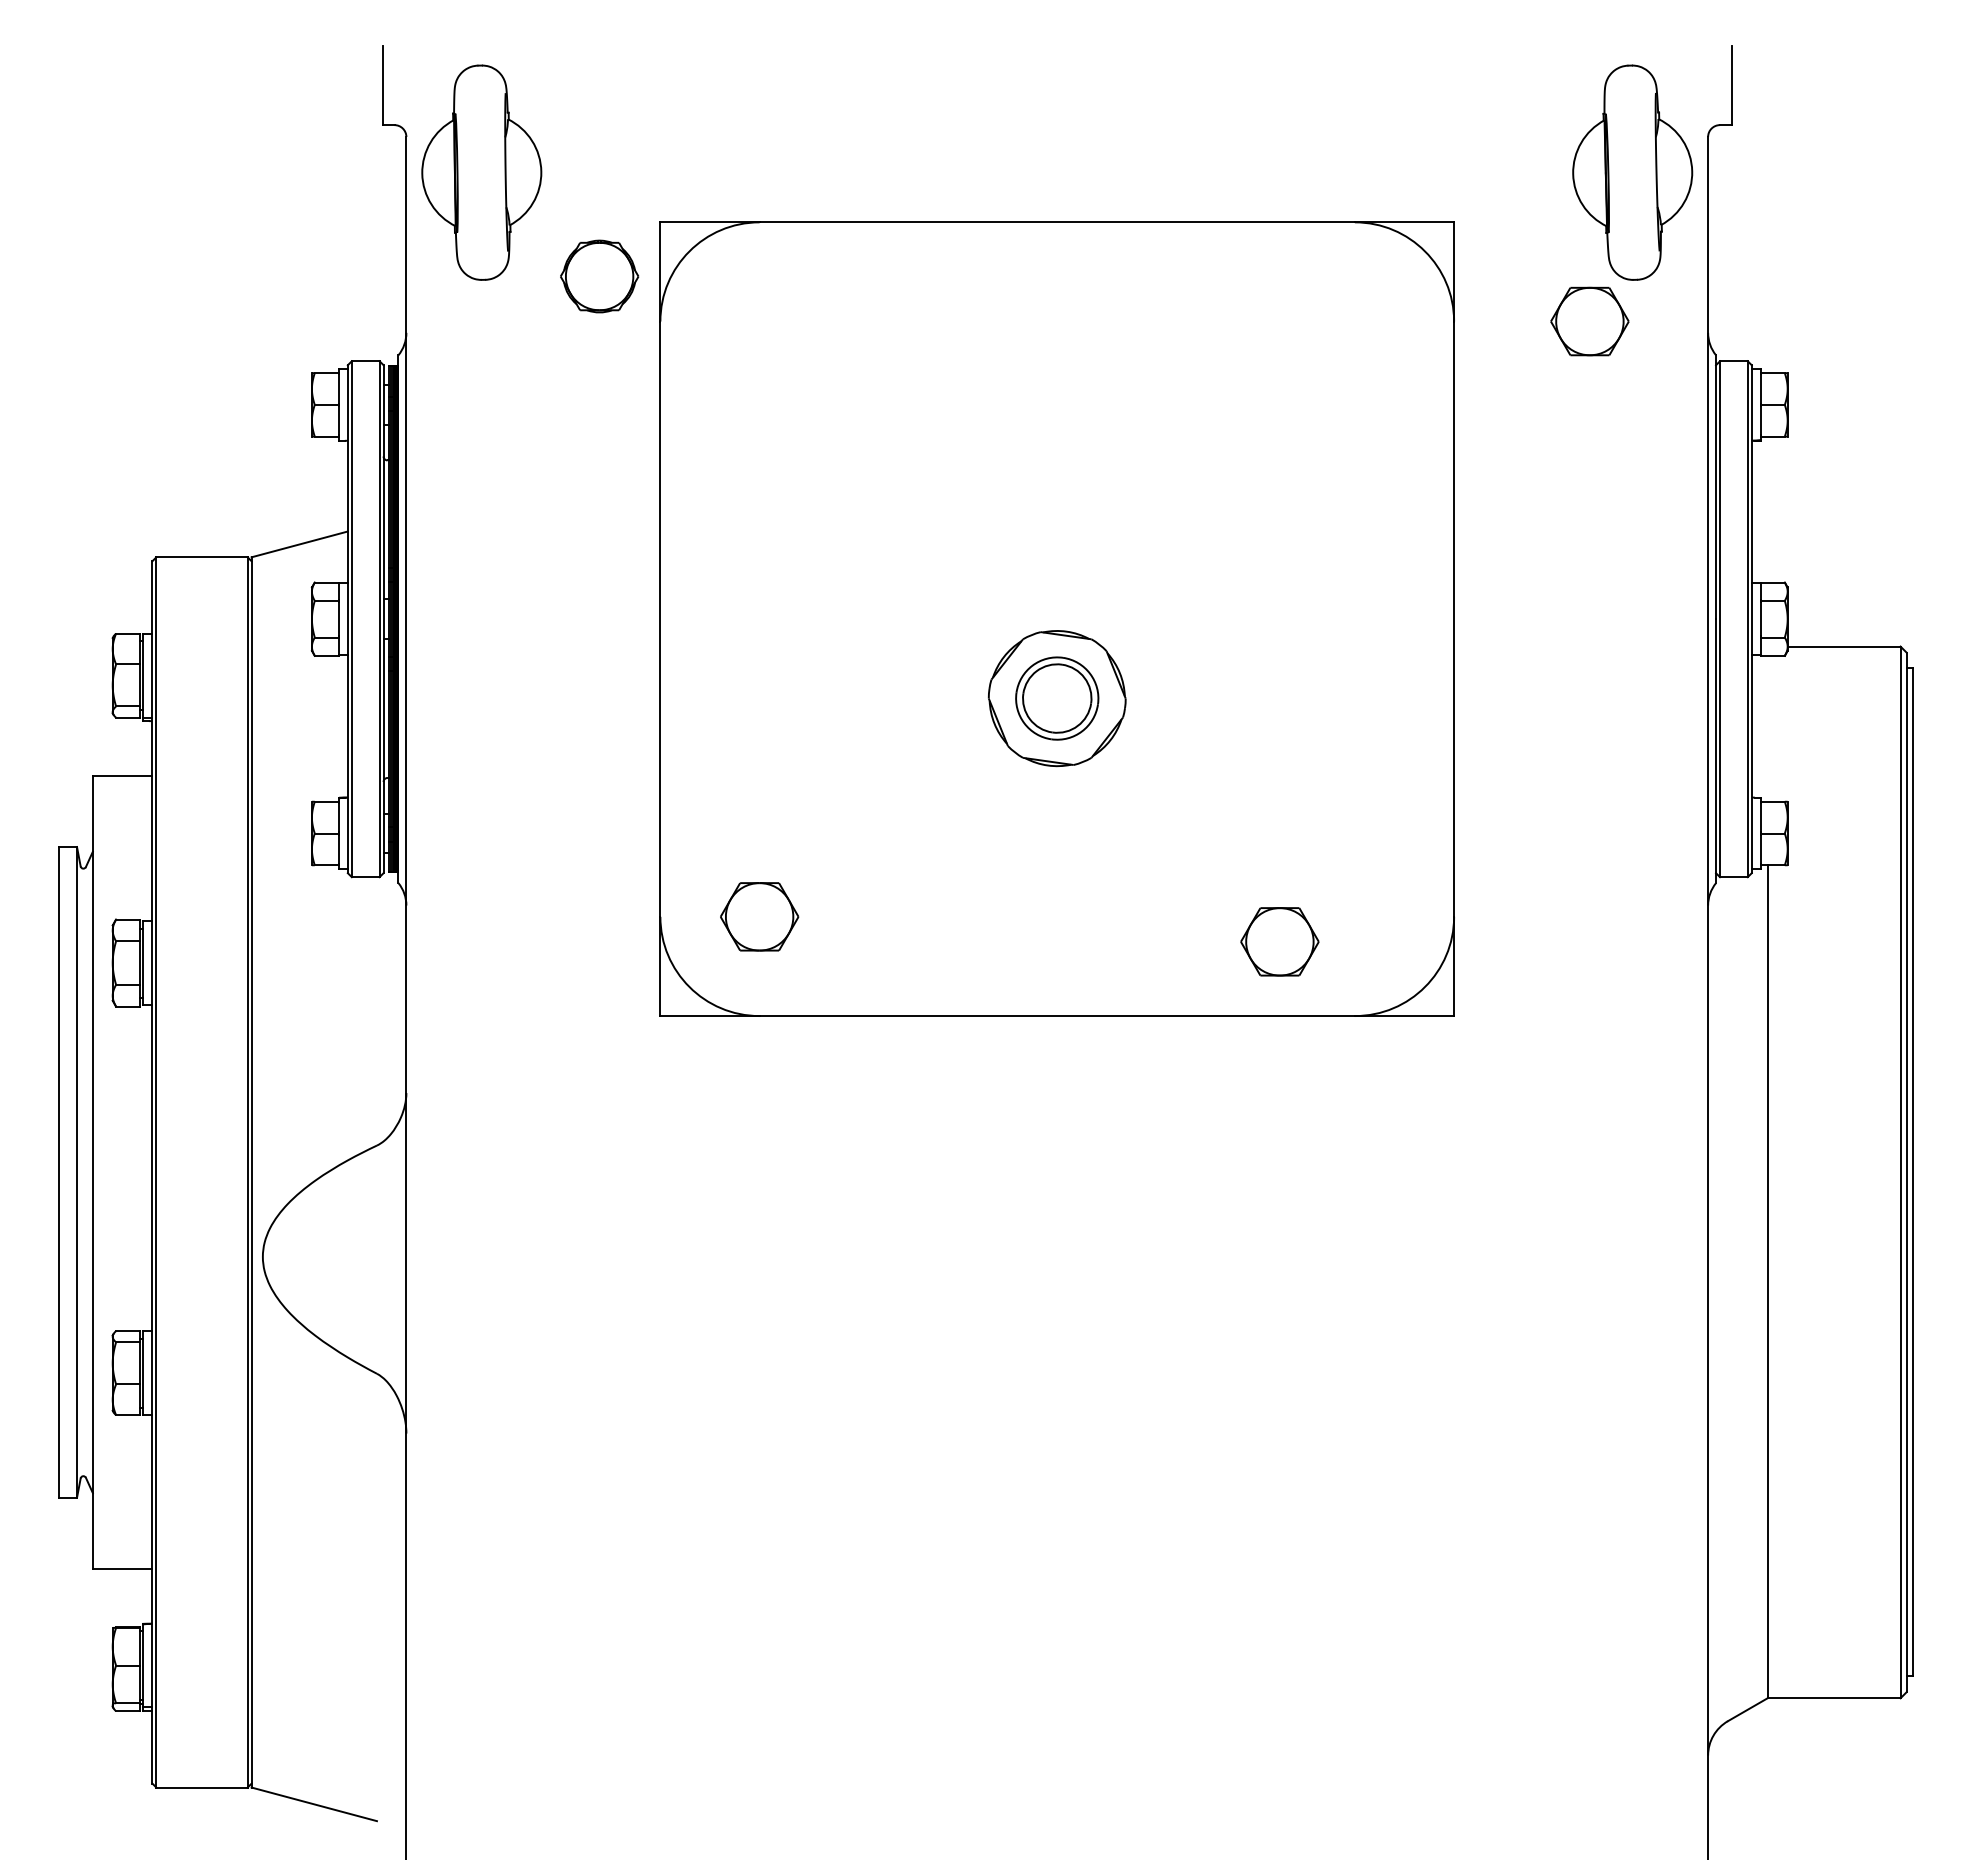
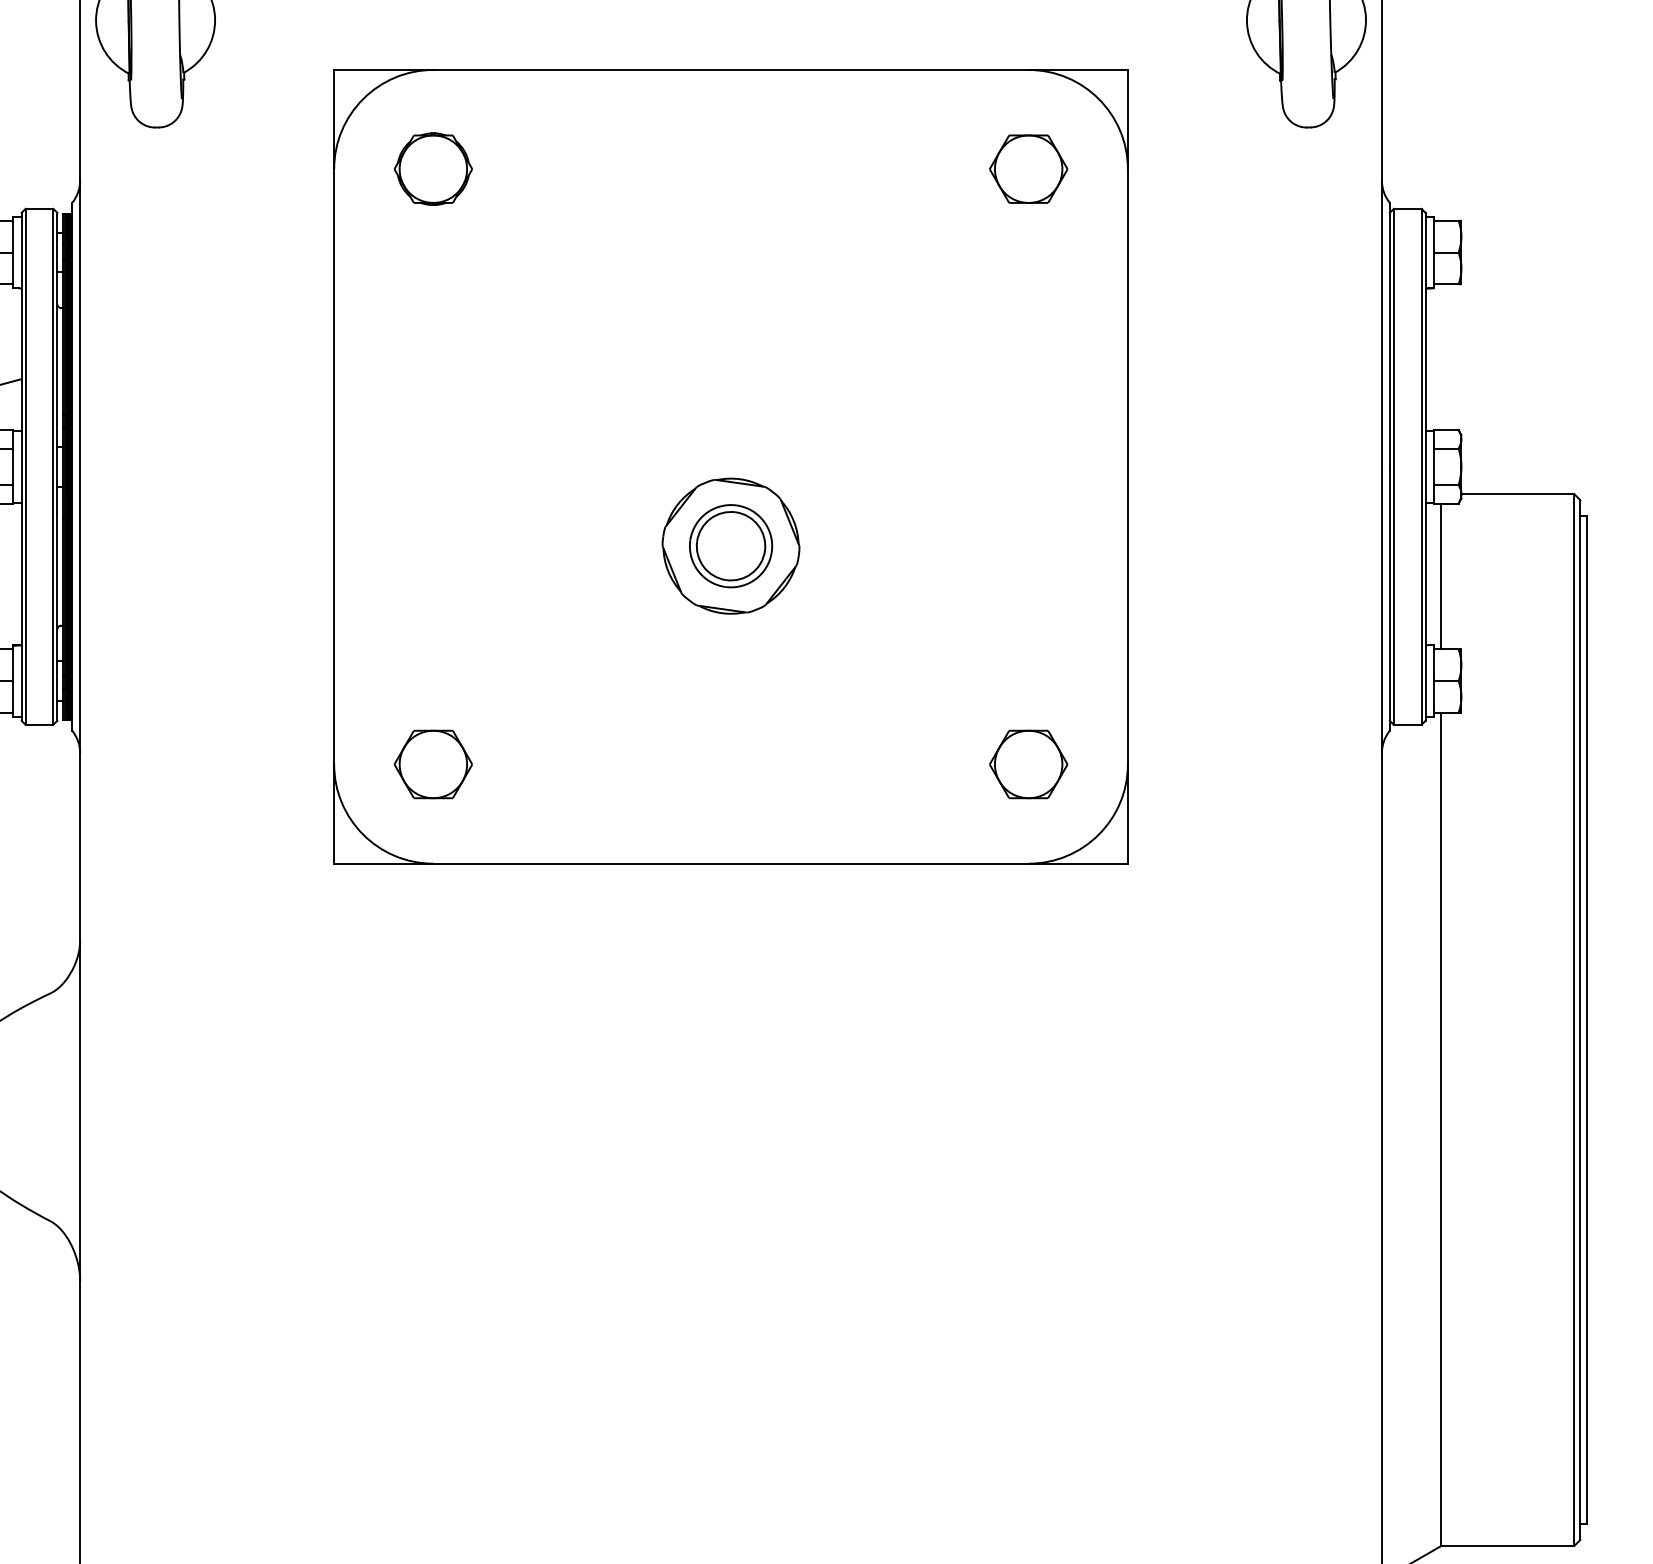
part: (599, 276) -> (433, 169), moved
part: (1589, 321) -> (1028, 169), moved
line: (1767, 728) -> (1441, 576), added
part: (1279, 941) -> (1028, 764), moved

